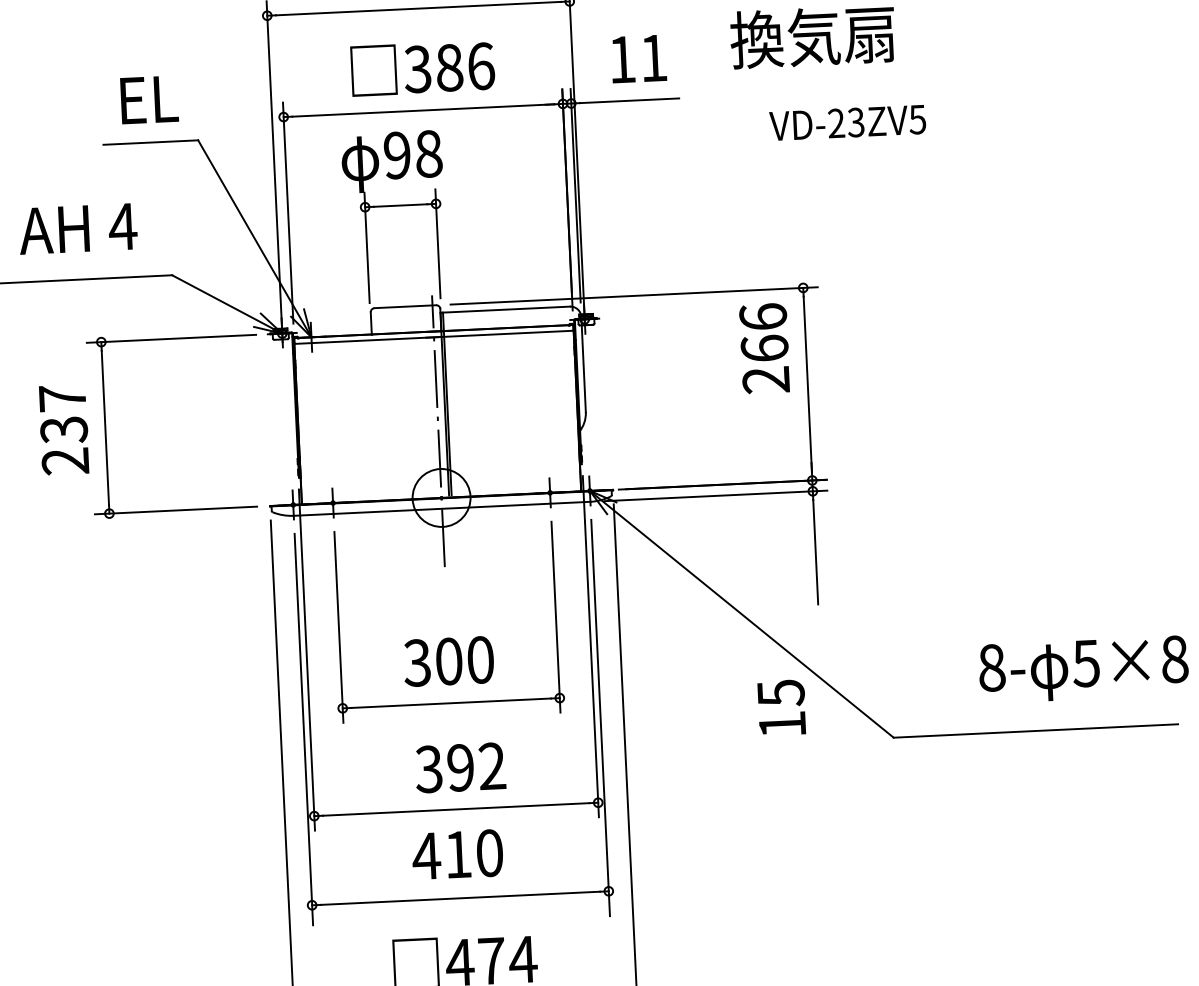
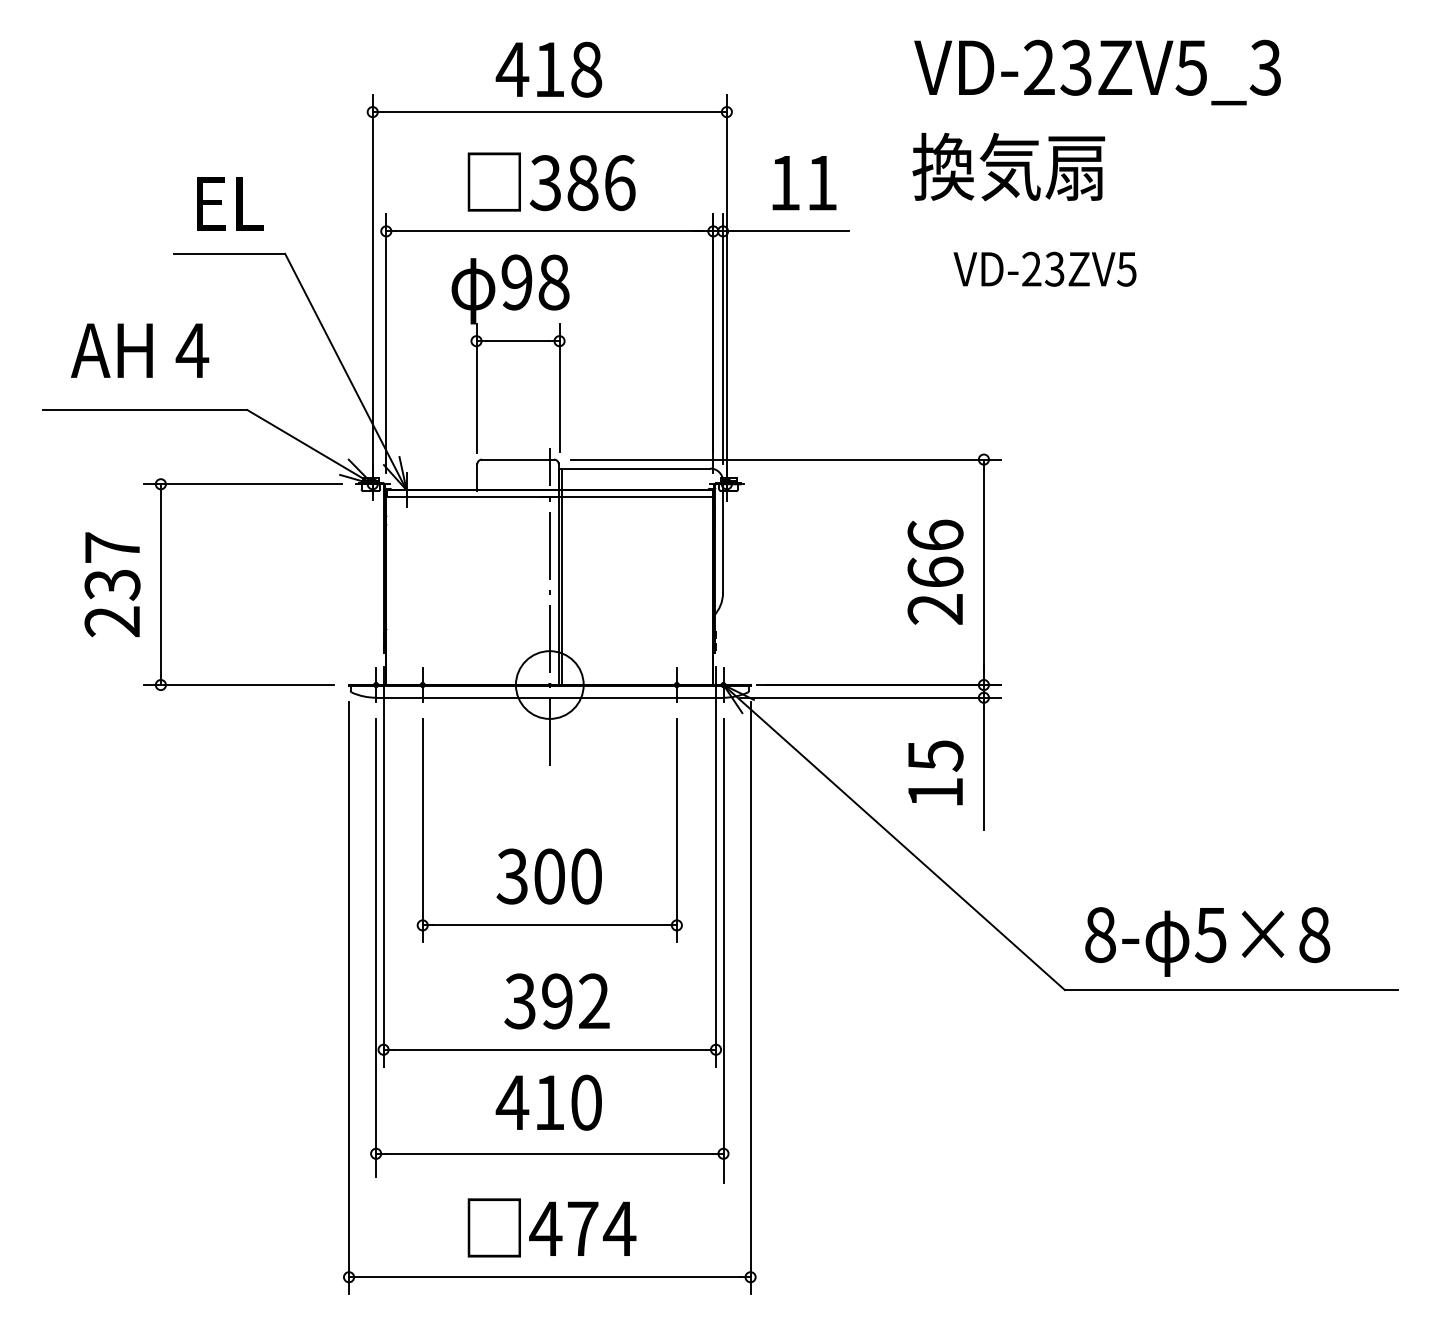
text: (764, 347) -> (935, 571), moved
text: (1083, 669) -> (1207, 941), moved
text: (781, 707) -> (935, 772), moved

